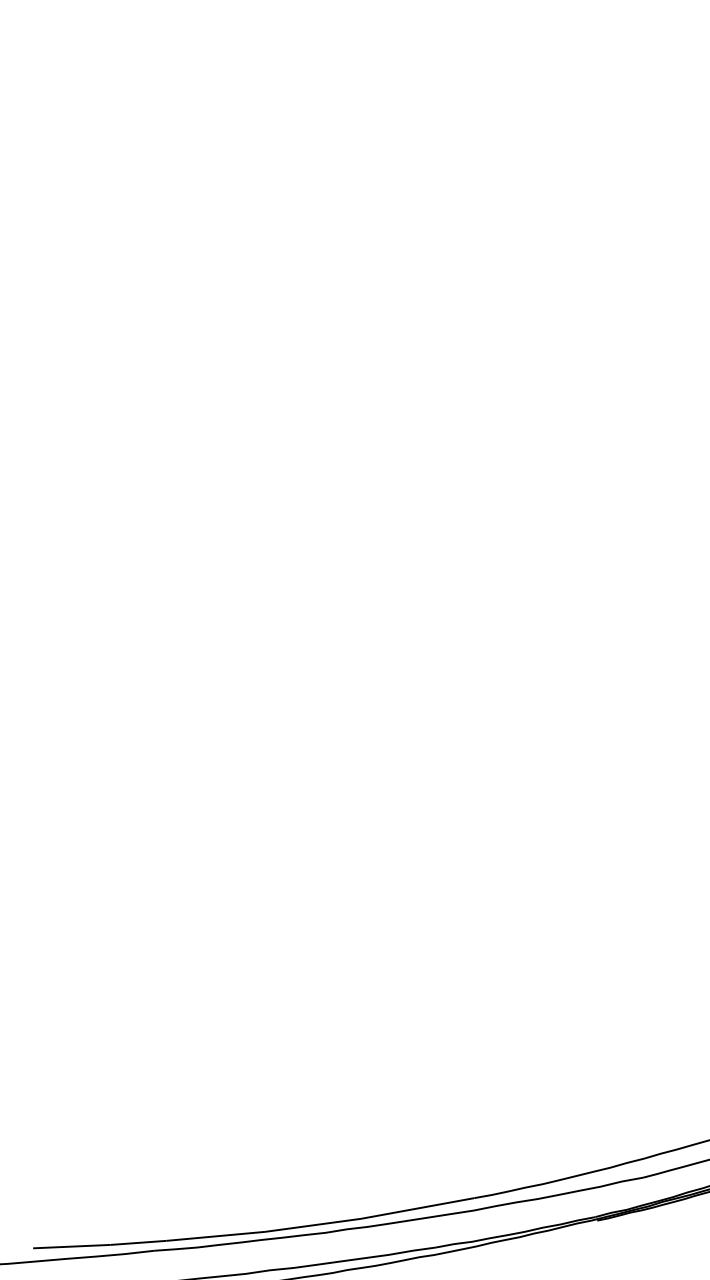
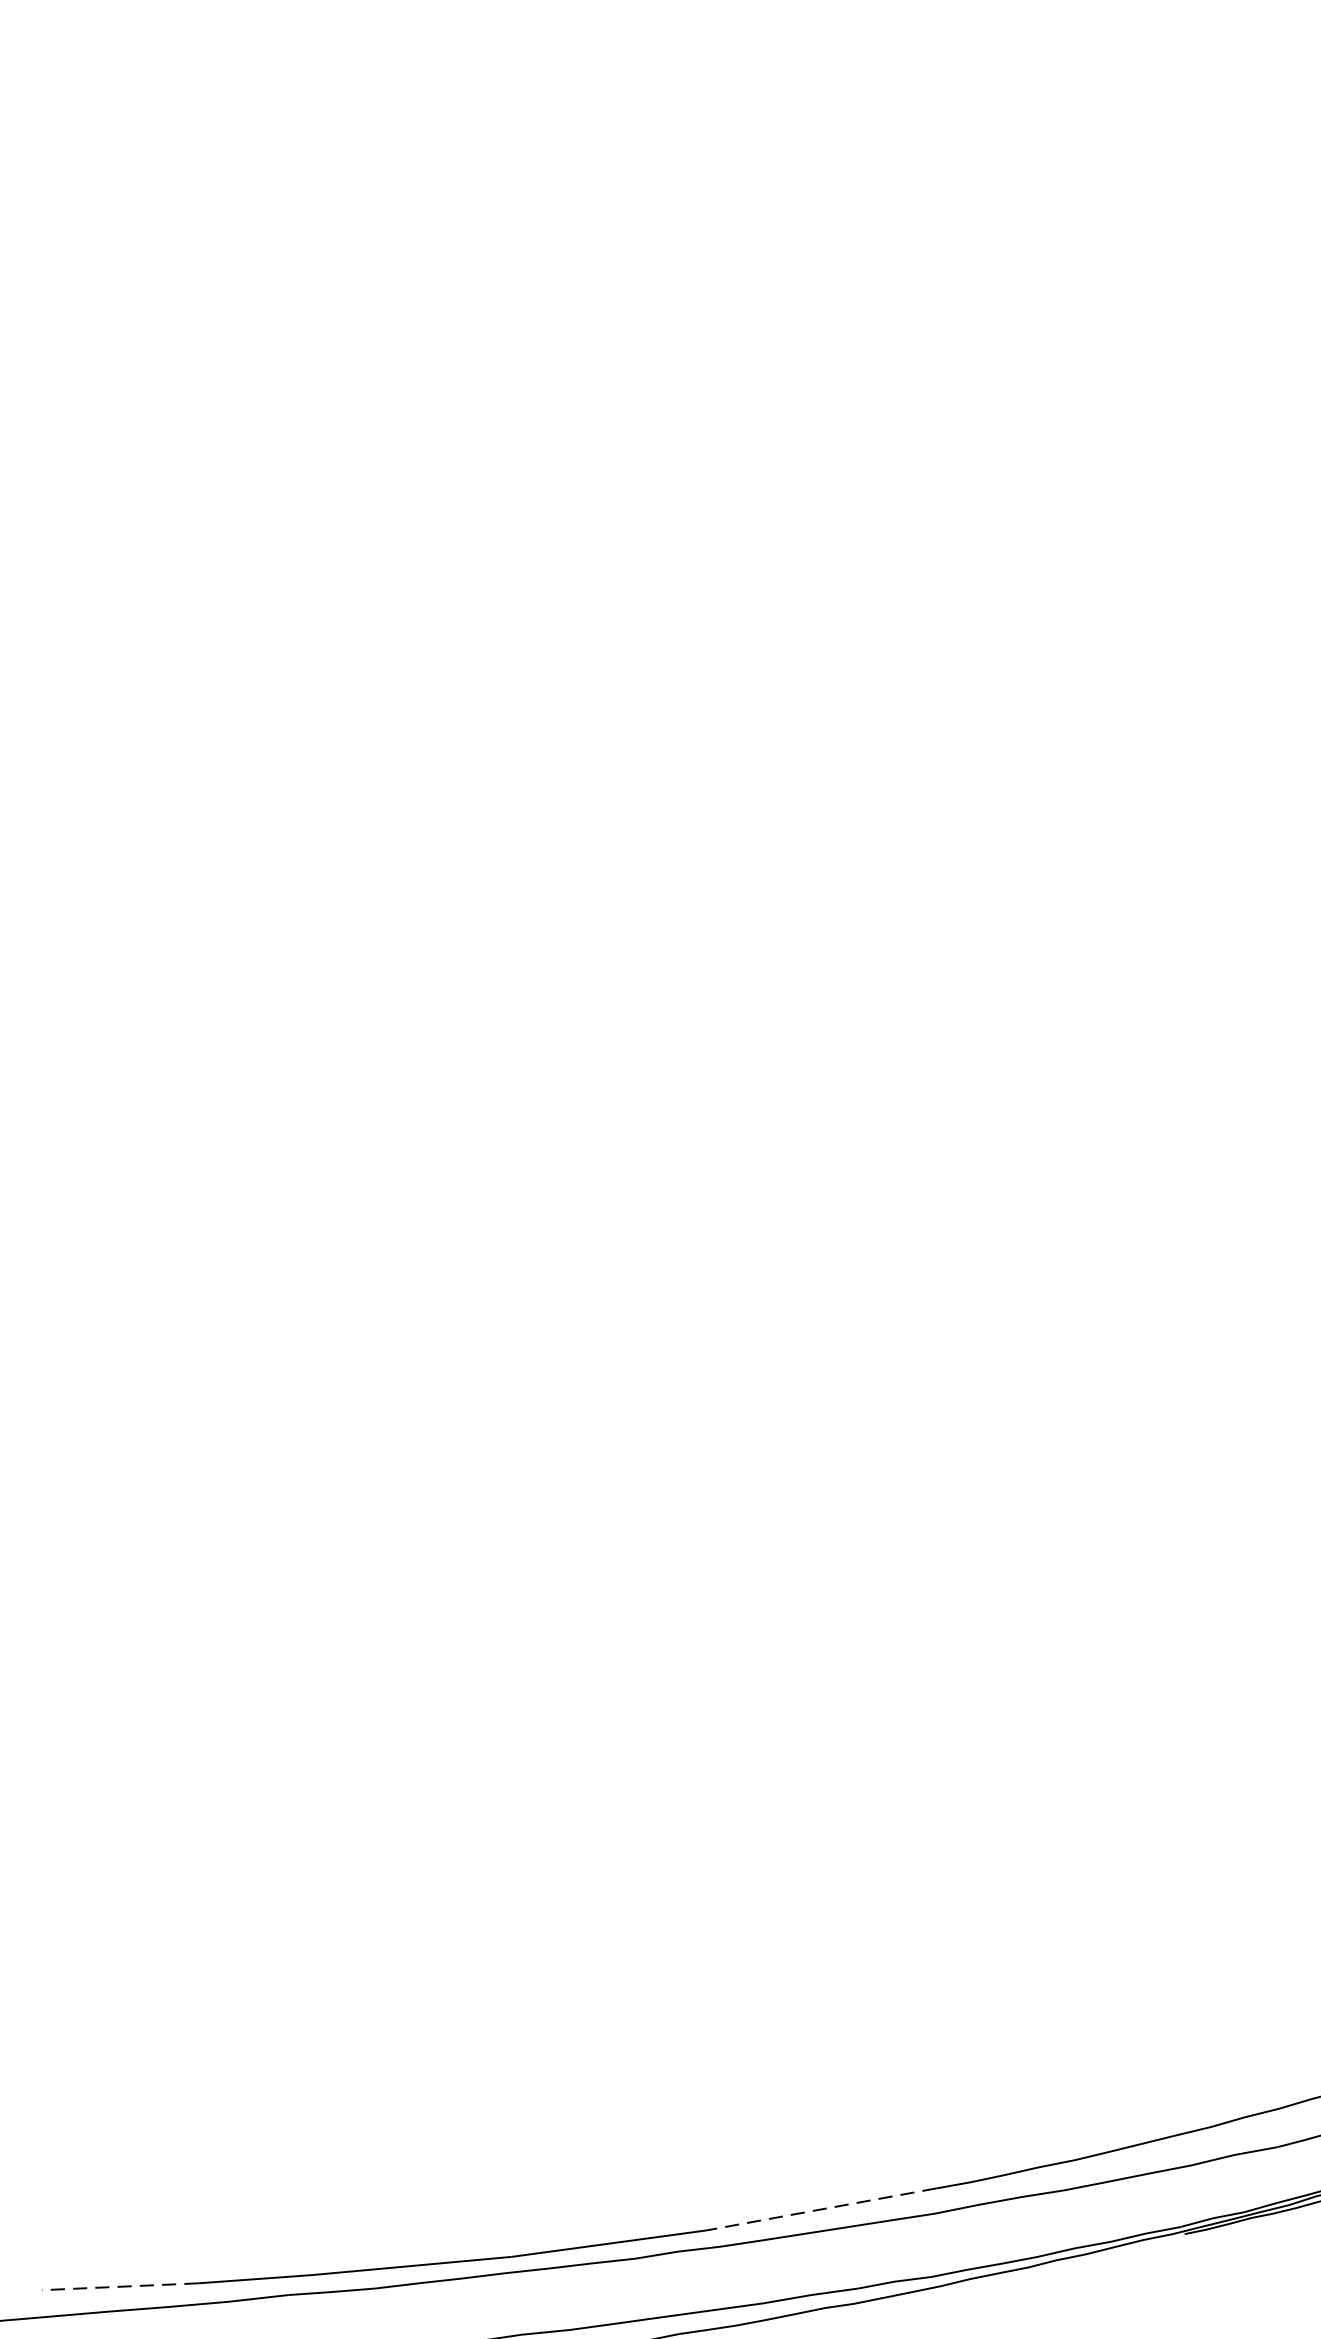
line: (417, 1208) -> (820, 2209), solid -> dashed
line: (71, 1246) -> (119, 2286), solid -> dashed

